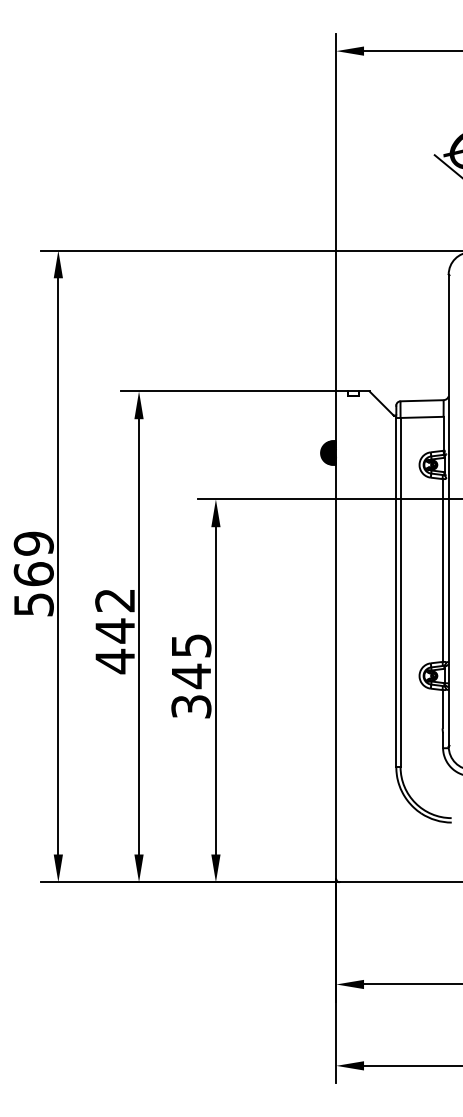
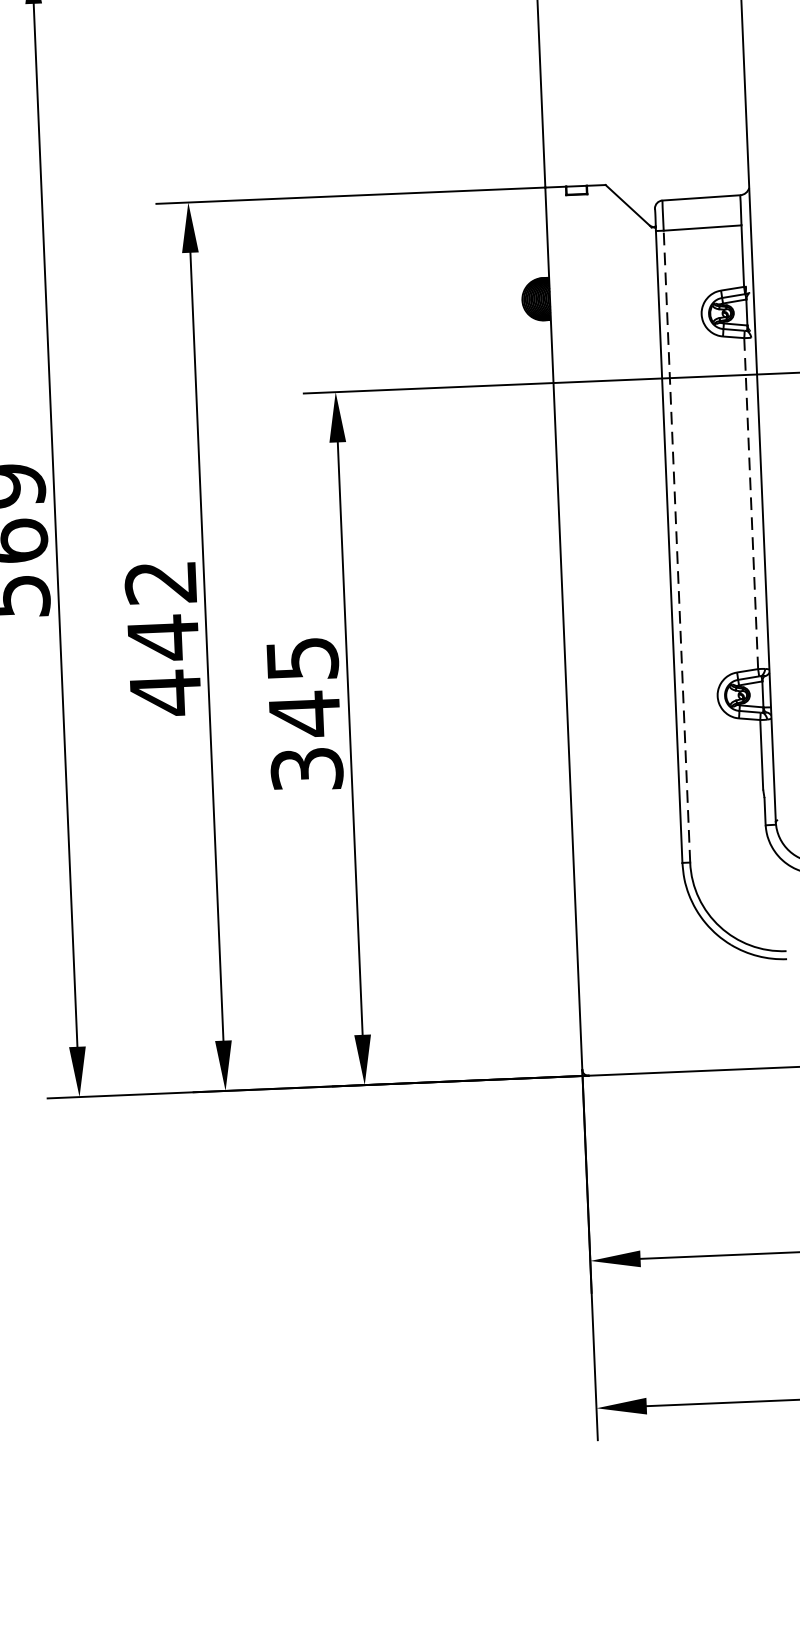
line: (442, 571) -> (751, 505), solid -> dashed
line: (400, 592) -> (676, 546), solid -> dashed

